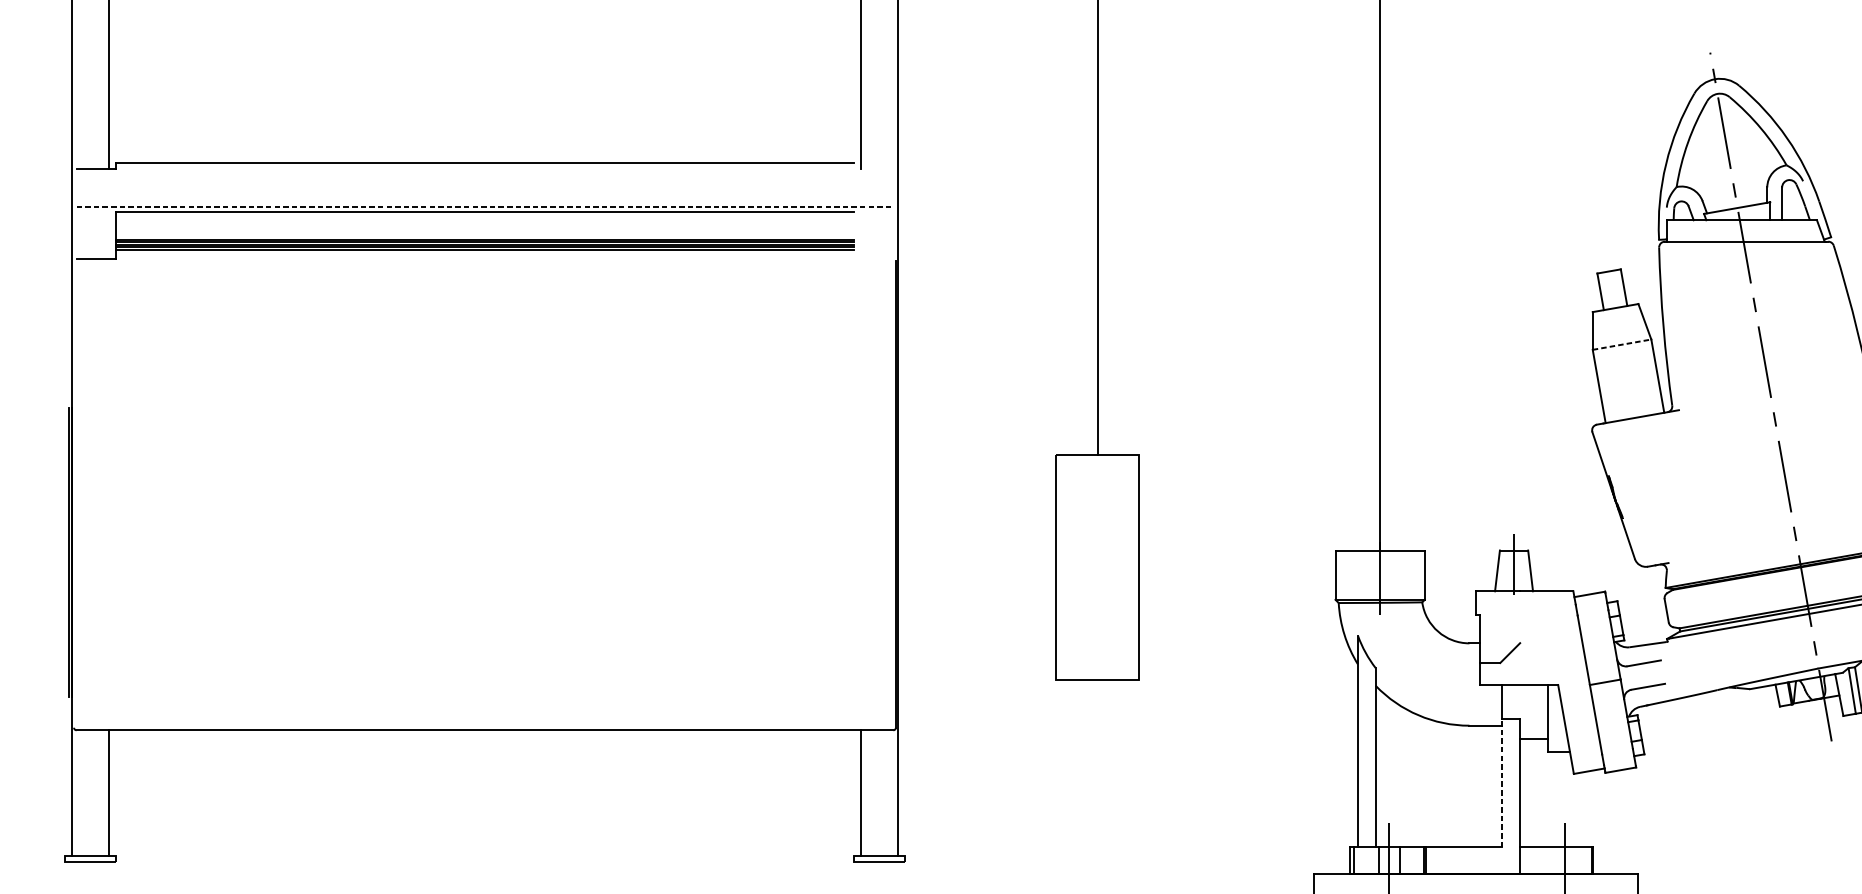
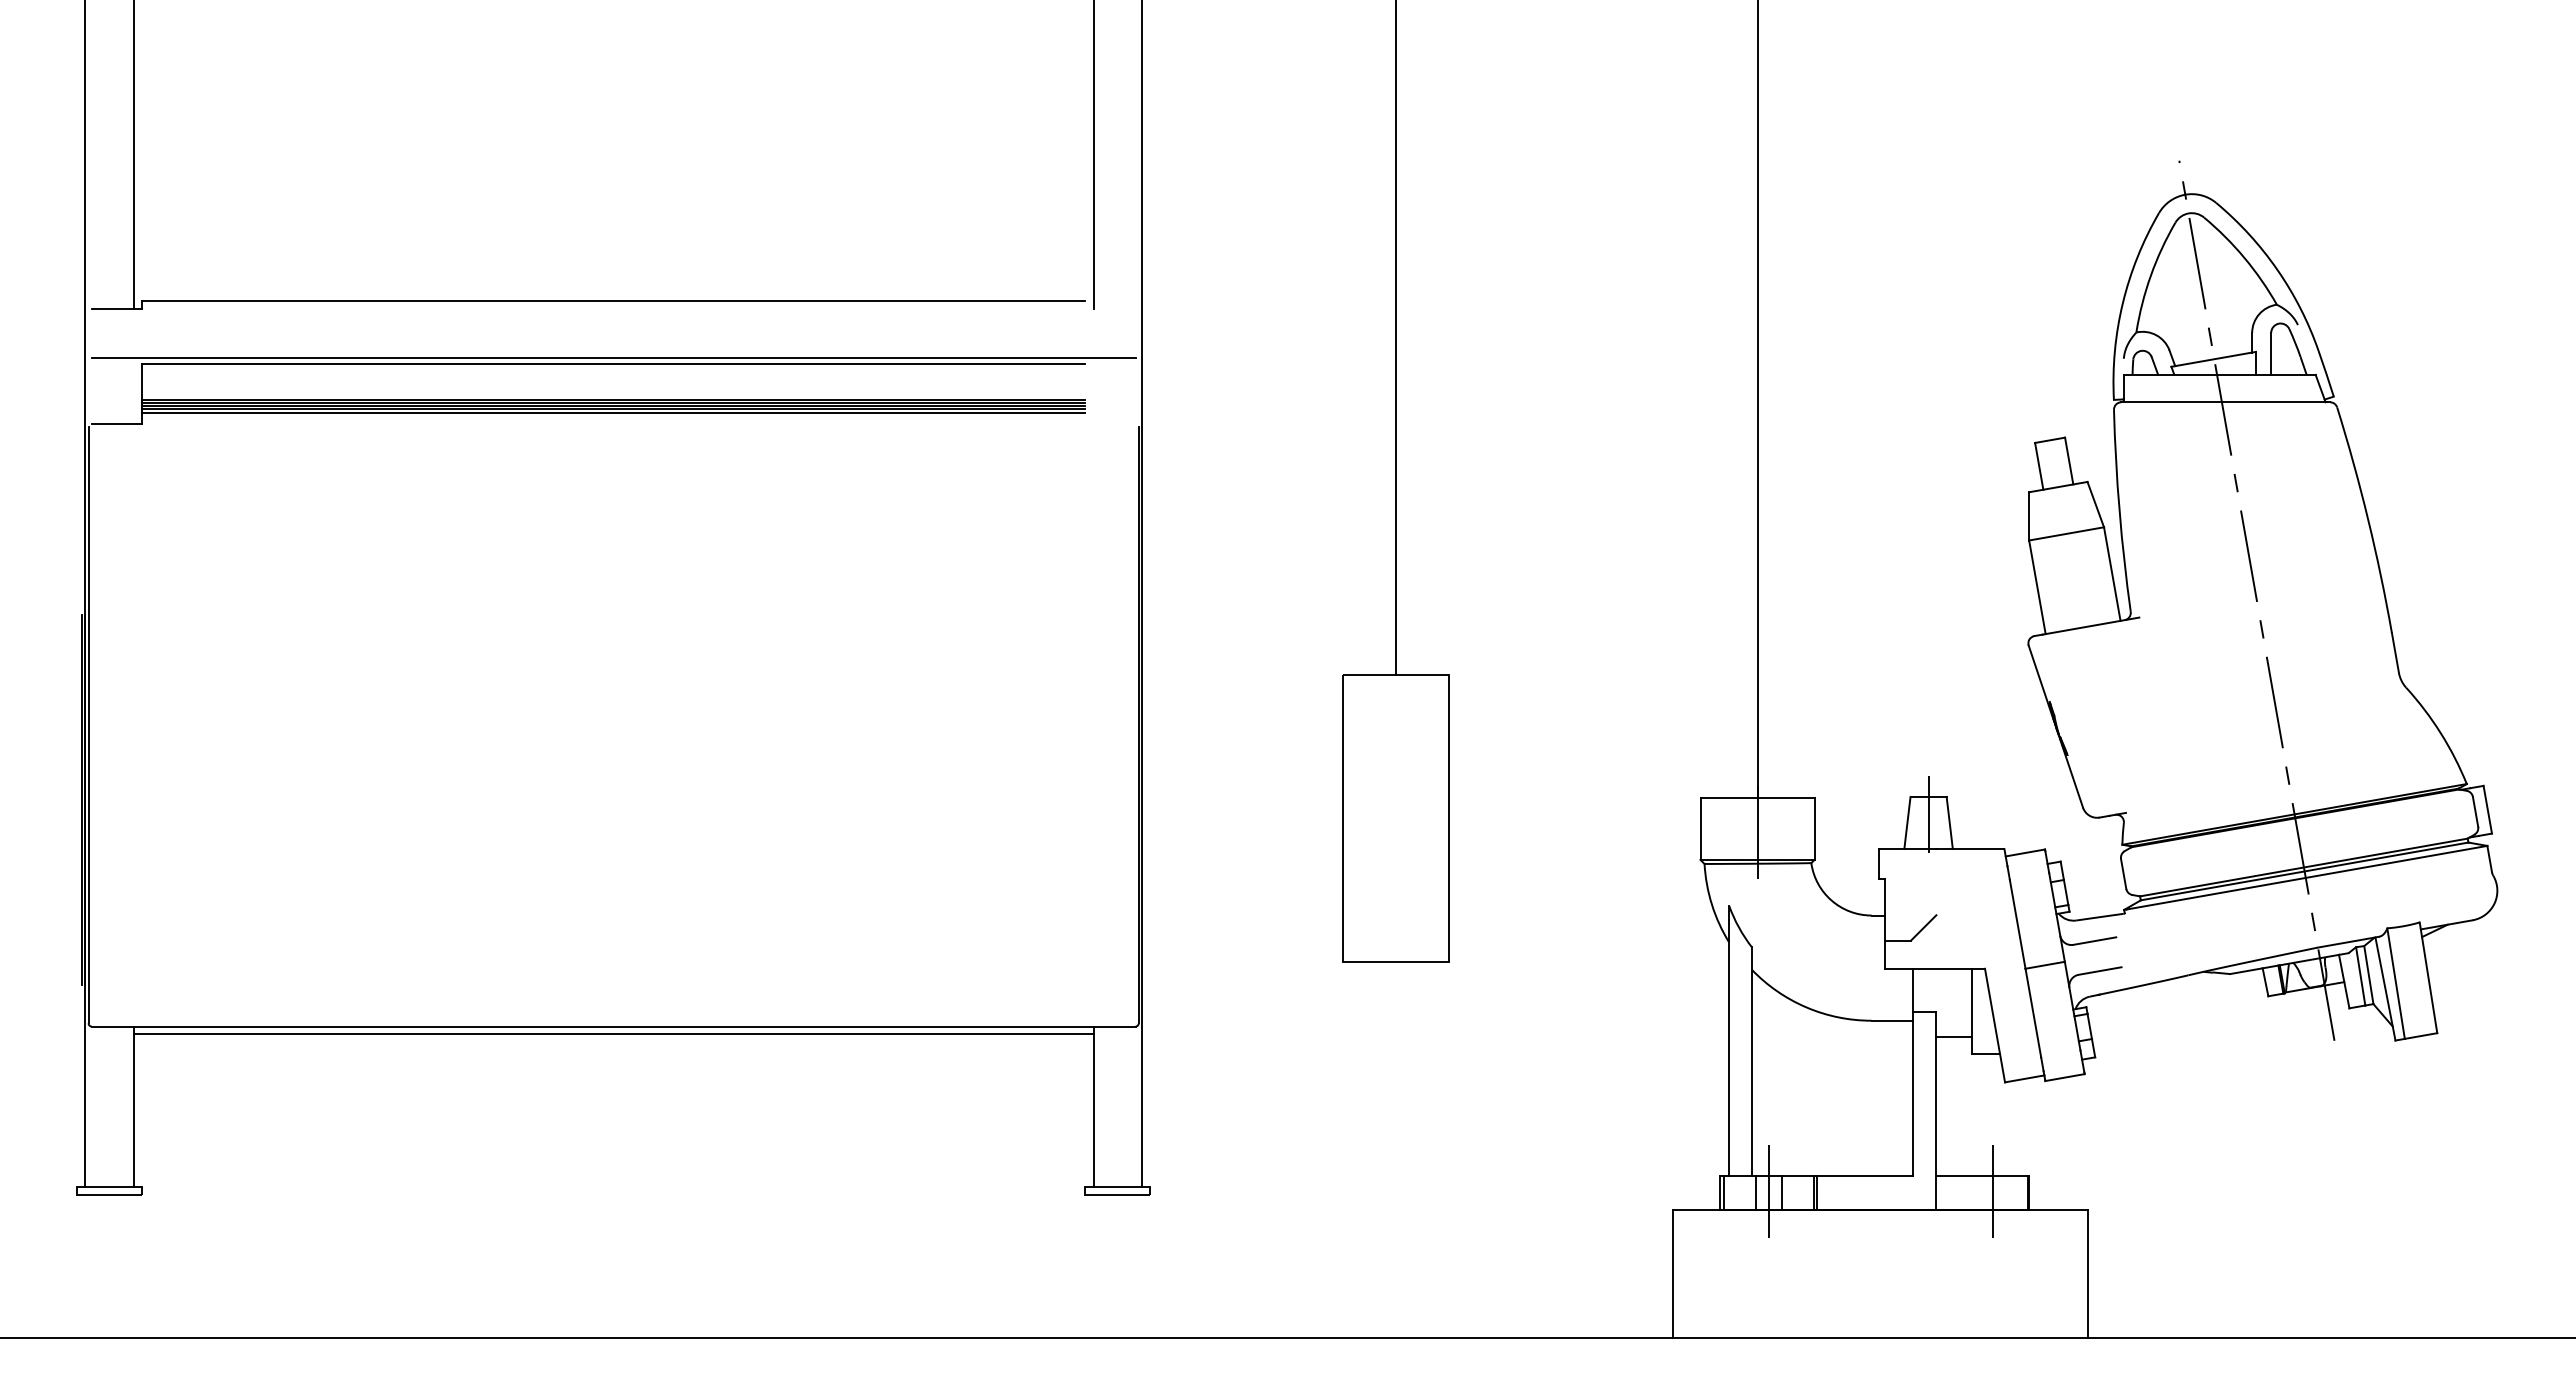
line: (484, 206) -> (613, 357), dashed -> solid
line: (1622, 344) -> (2067, 533), dashed -> solid
line: (73, 494) -> (88, 725), added
line: (484, 735) -> (613, 1033), added
line: (1502, 782) -> (1913, 1093), dashed -> solid

